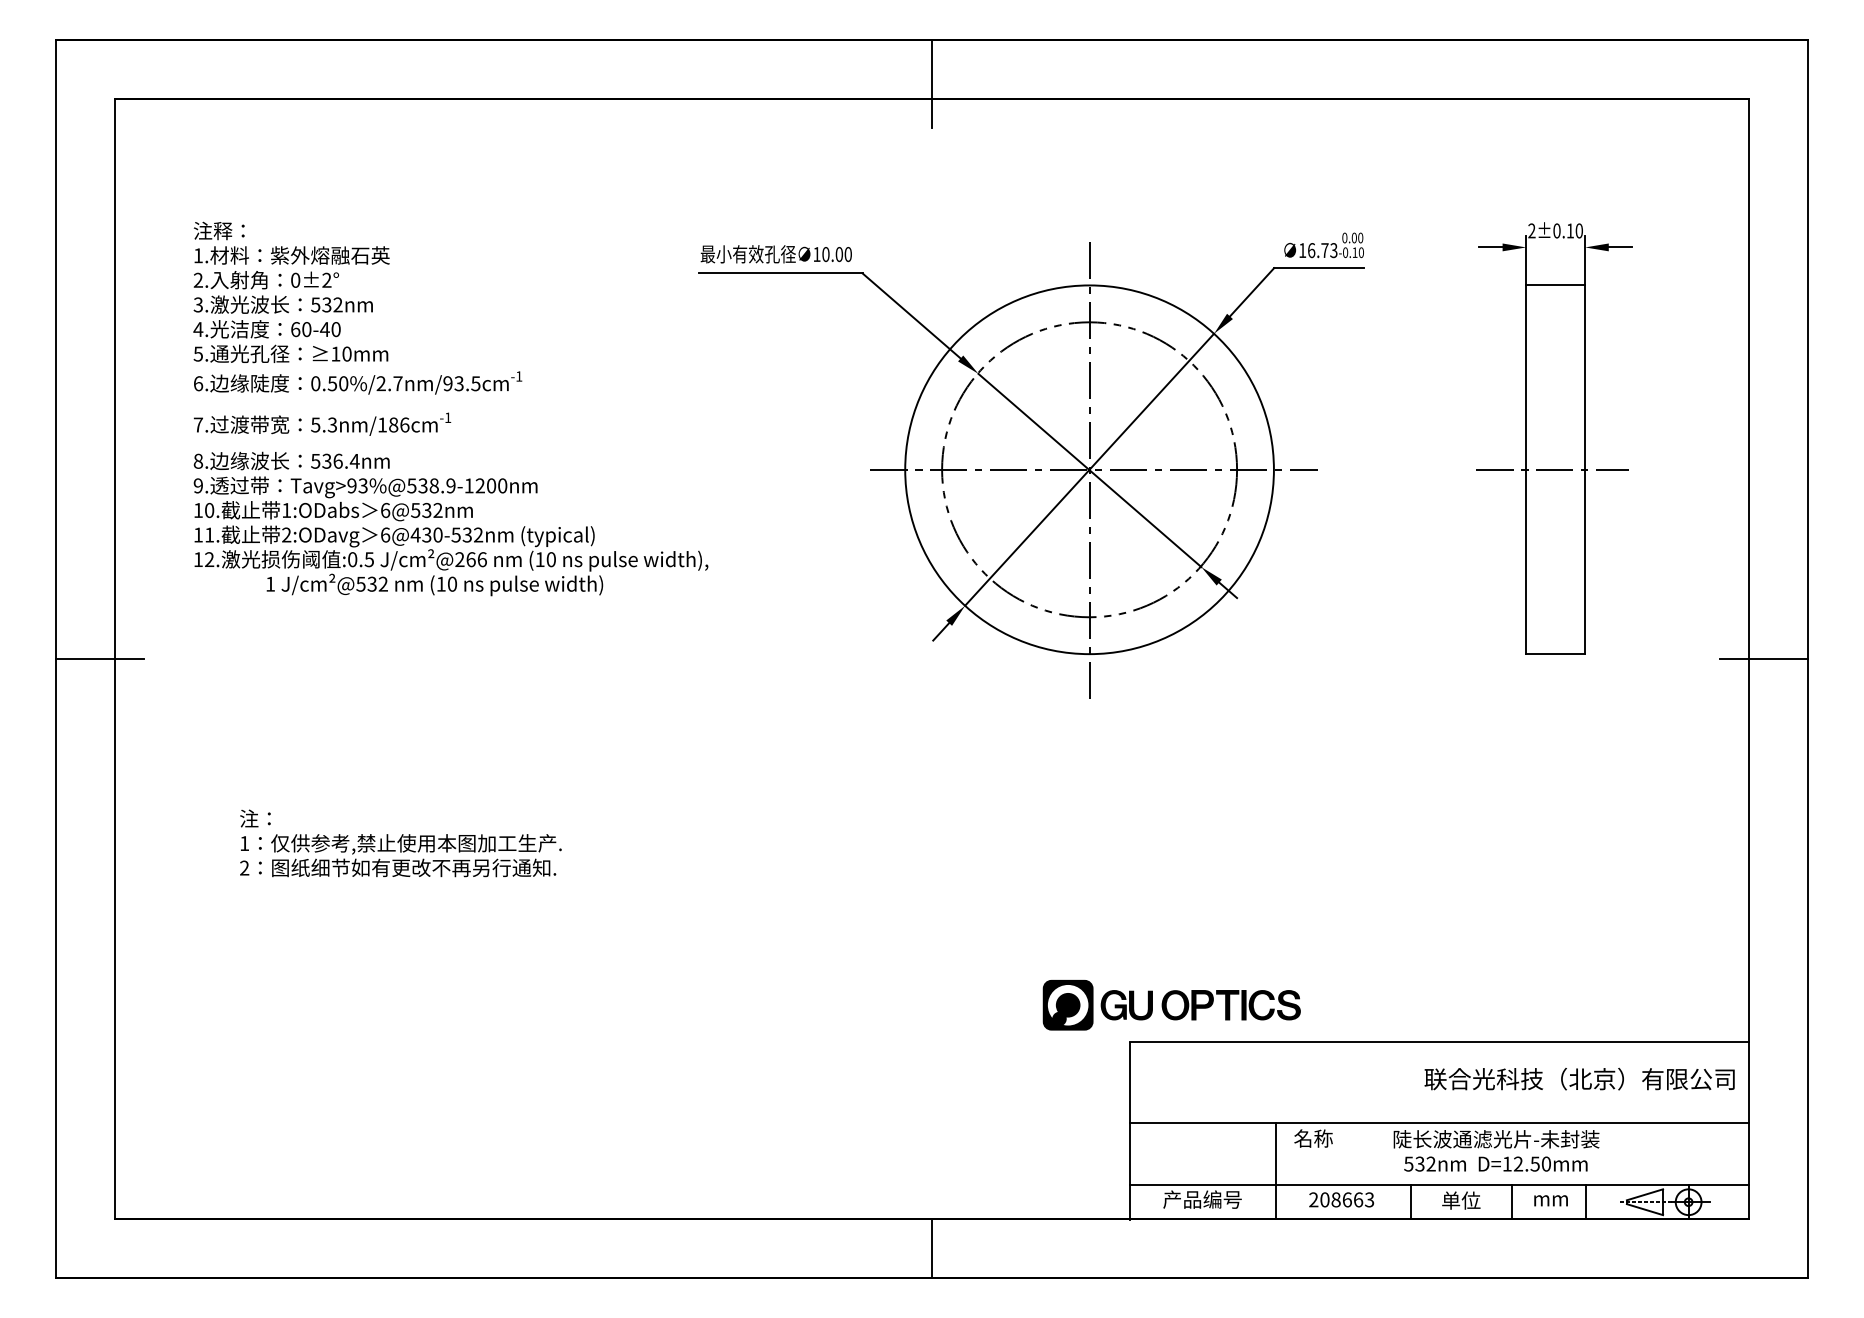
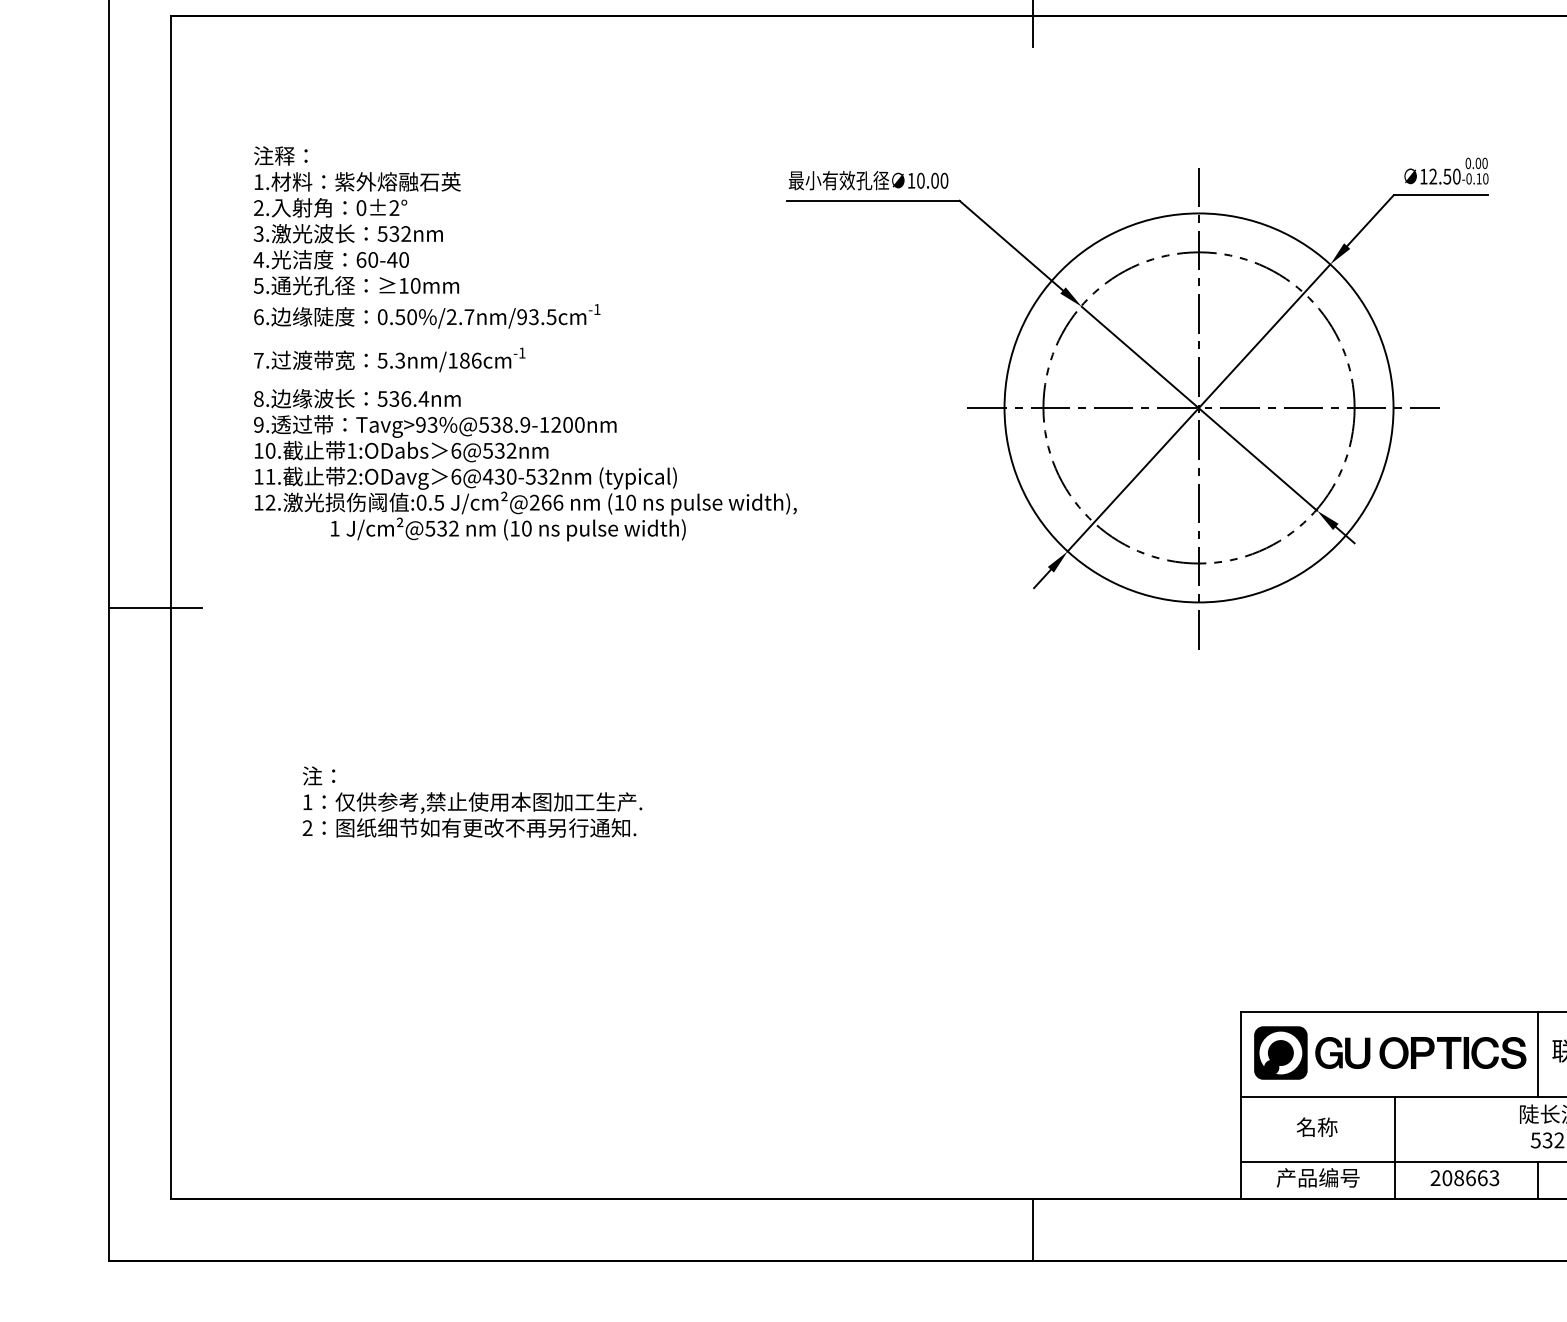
text: (1322, 250) -> (1444, 176), 16.73 -> 12.50
part: (1171, 1005) -> (1389, 1053), moved
line: (1410, 1082) -> (1537, 1054), added
text: (1313, 1138) -> (1317, 1127), moved

